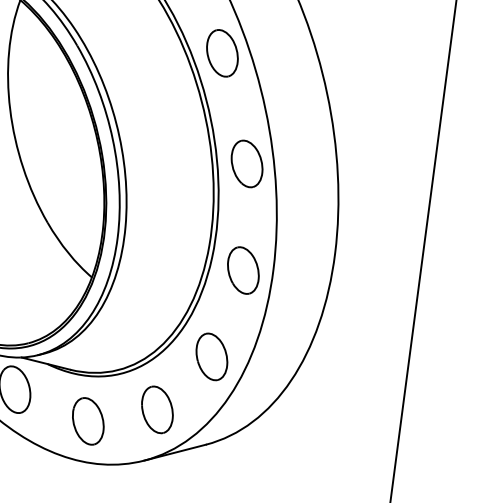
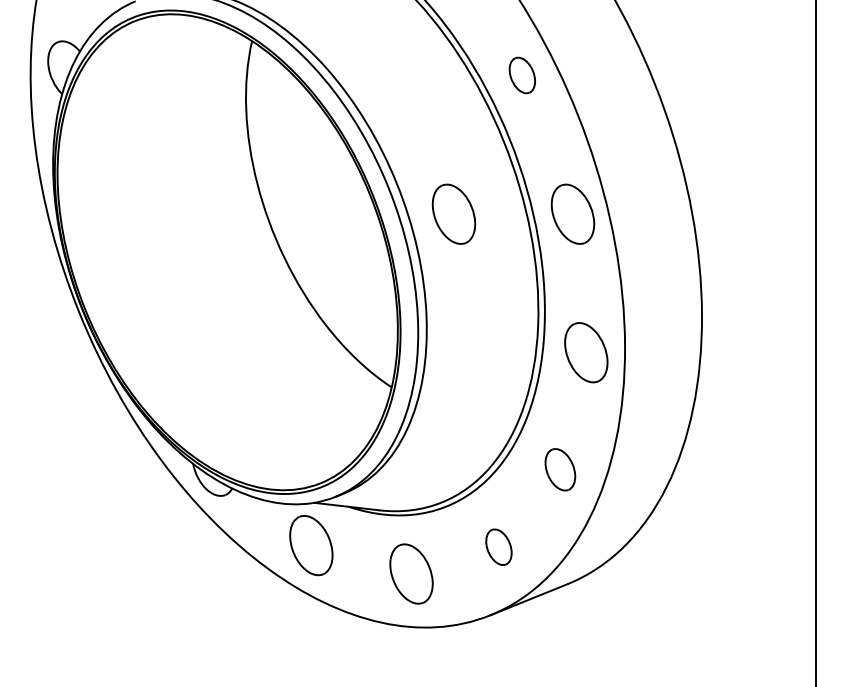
part: (222, 53) -> (522, 75), size x0.6
part: (156, 151) -> (453, 213), added
part: (212, 356) -> (560, 469), size x0.7
part: (157, 409) -> (498, 546), size x0.6

